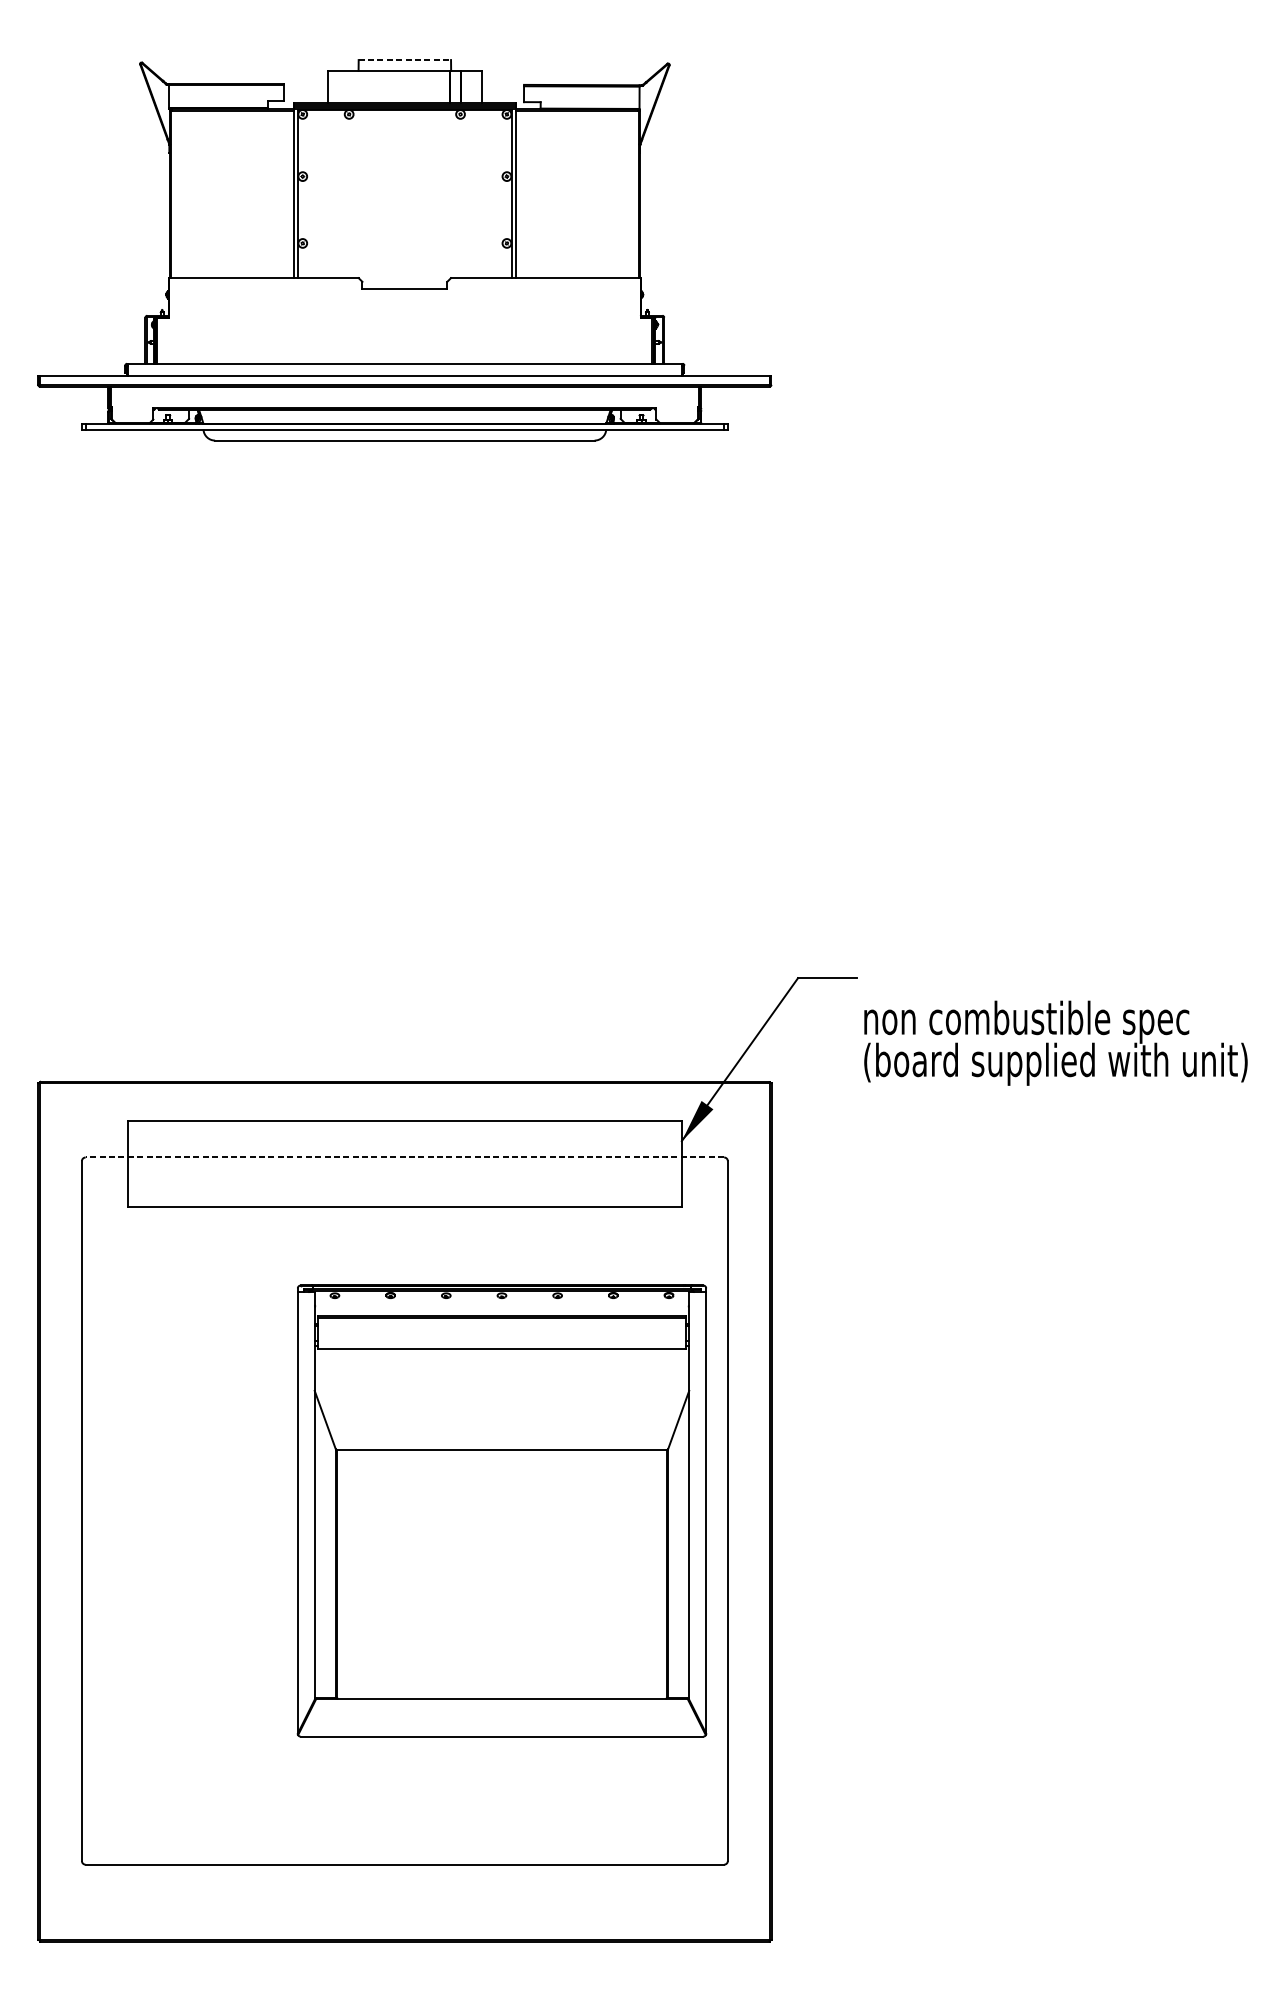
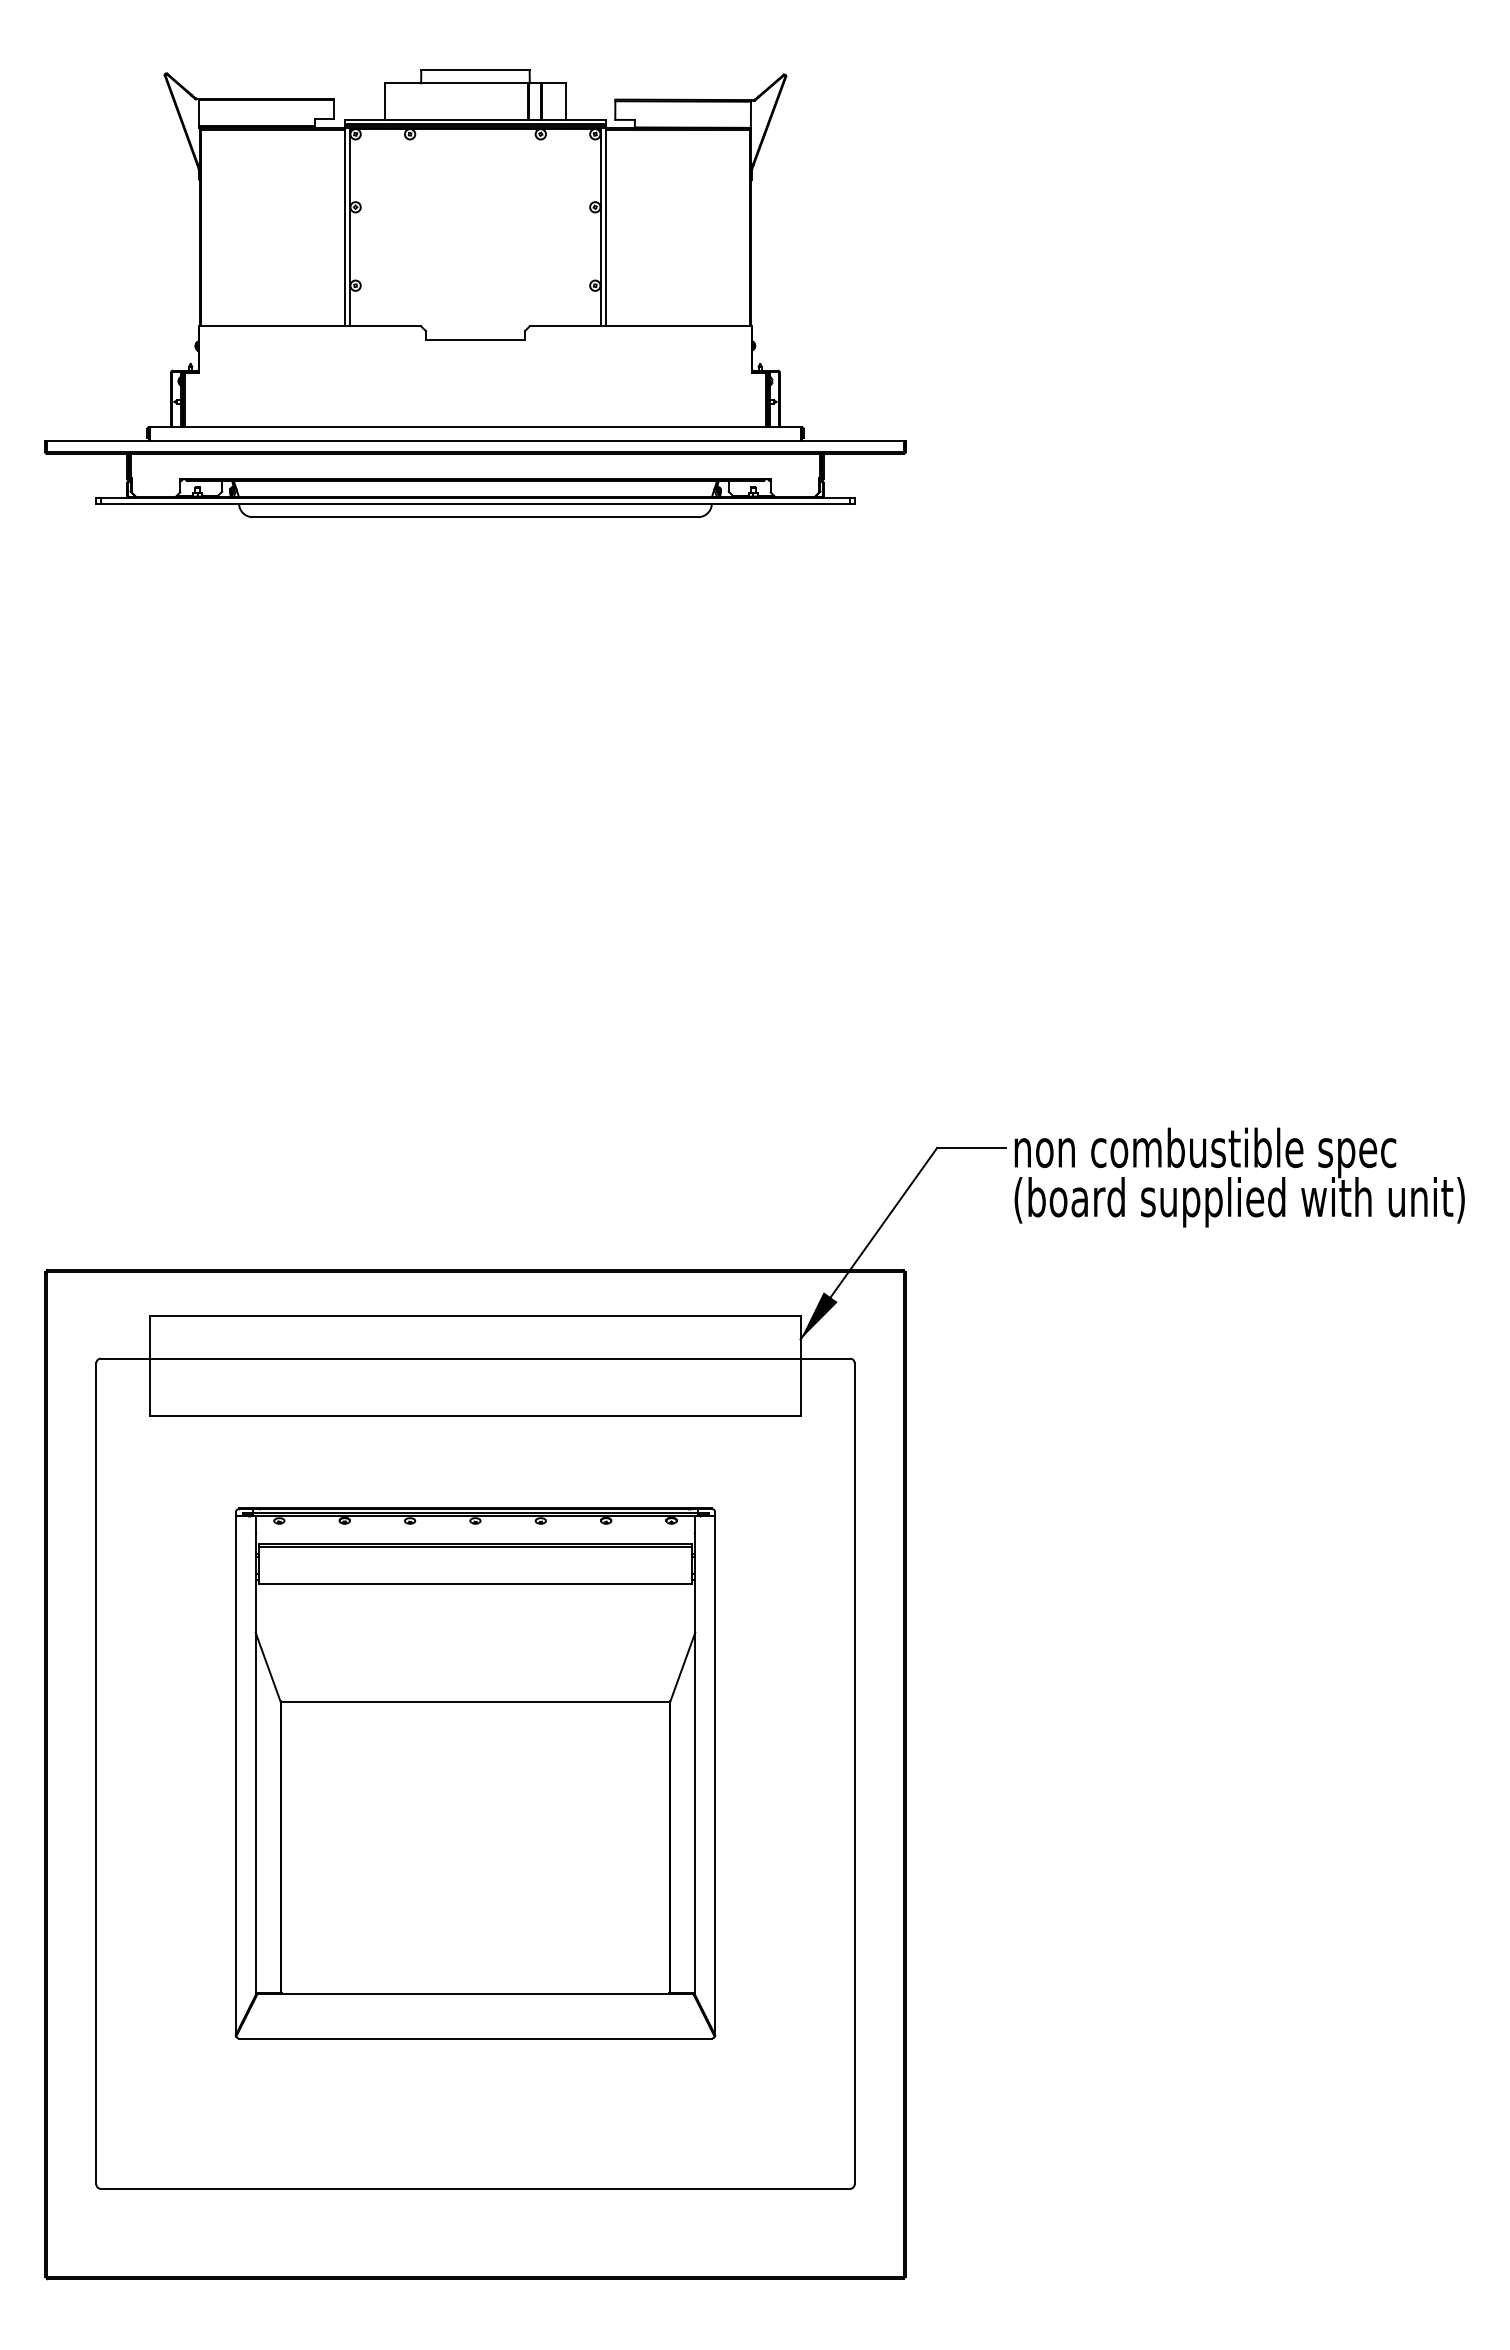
line: (404, 60) -> (475, 70), dashed -> solid
text: (1055, 1043) -> (1239, 1177), moved
line: (404, 1157) -> (475, 1358), dashed -> solid
part: (502, 1510) -> (475, 1773), moved

